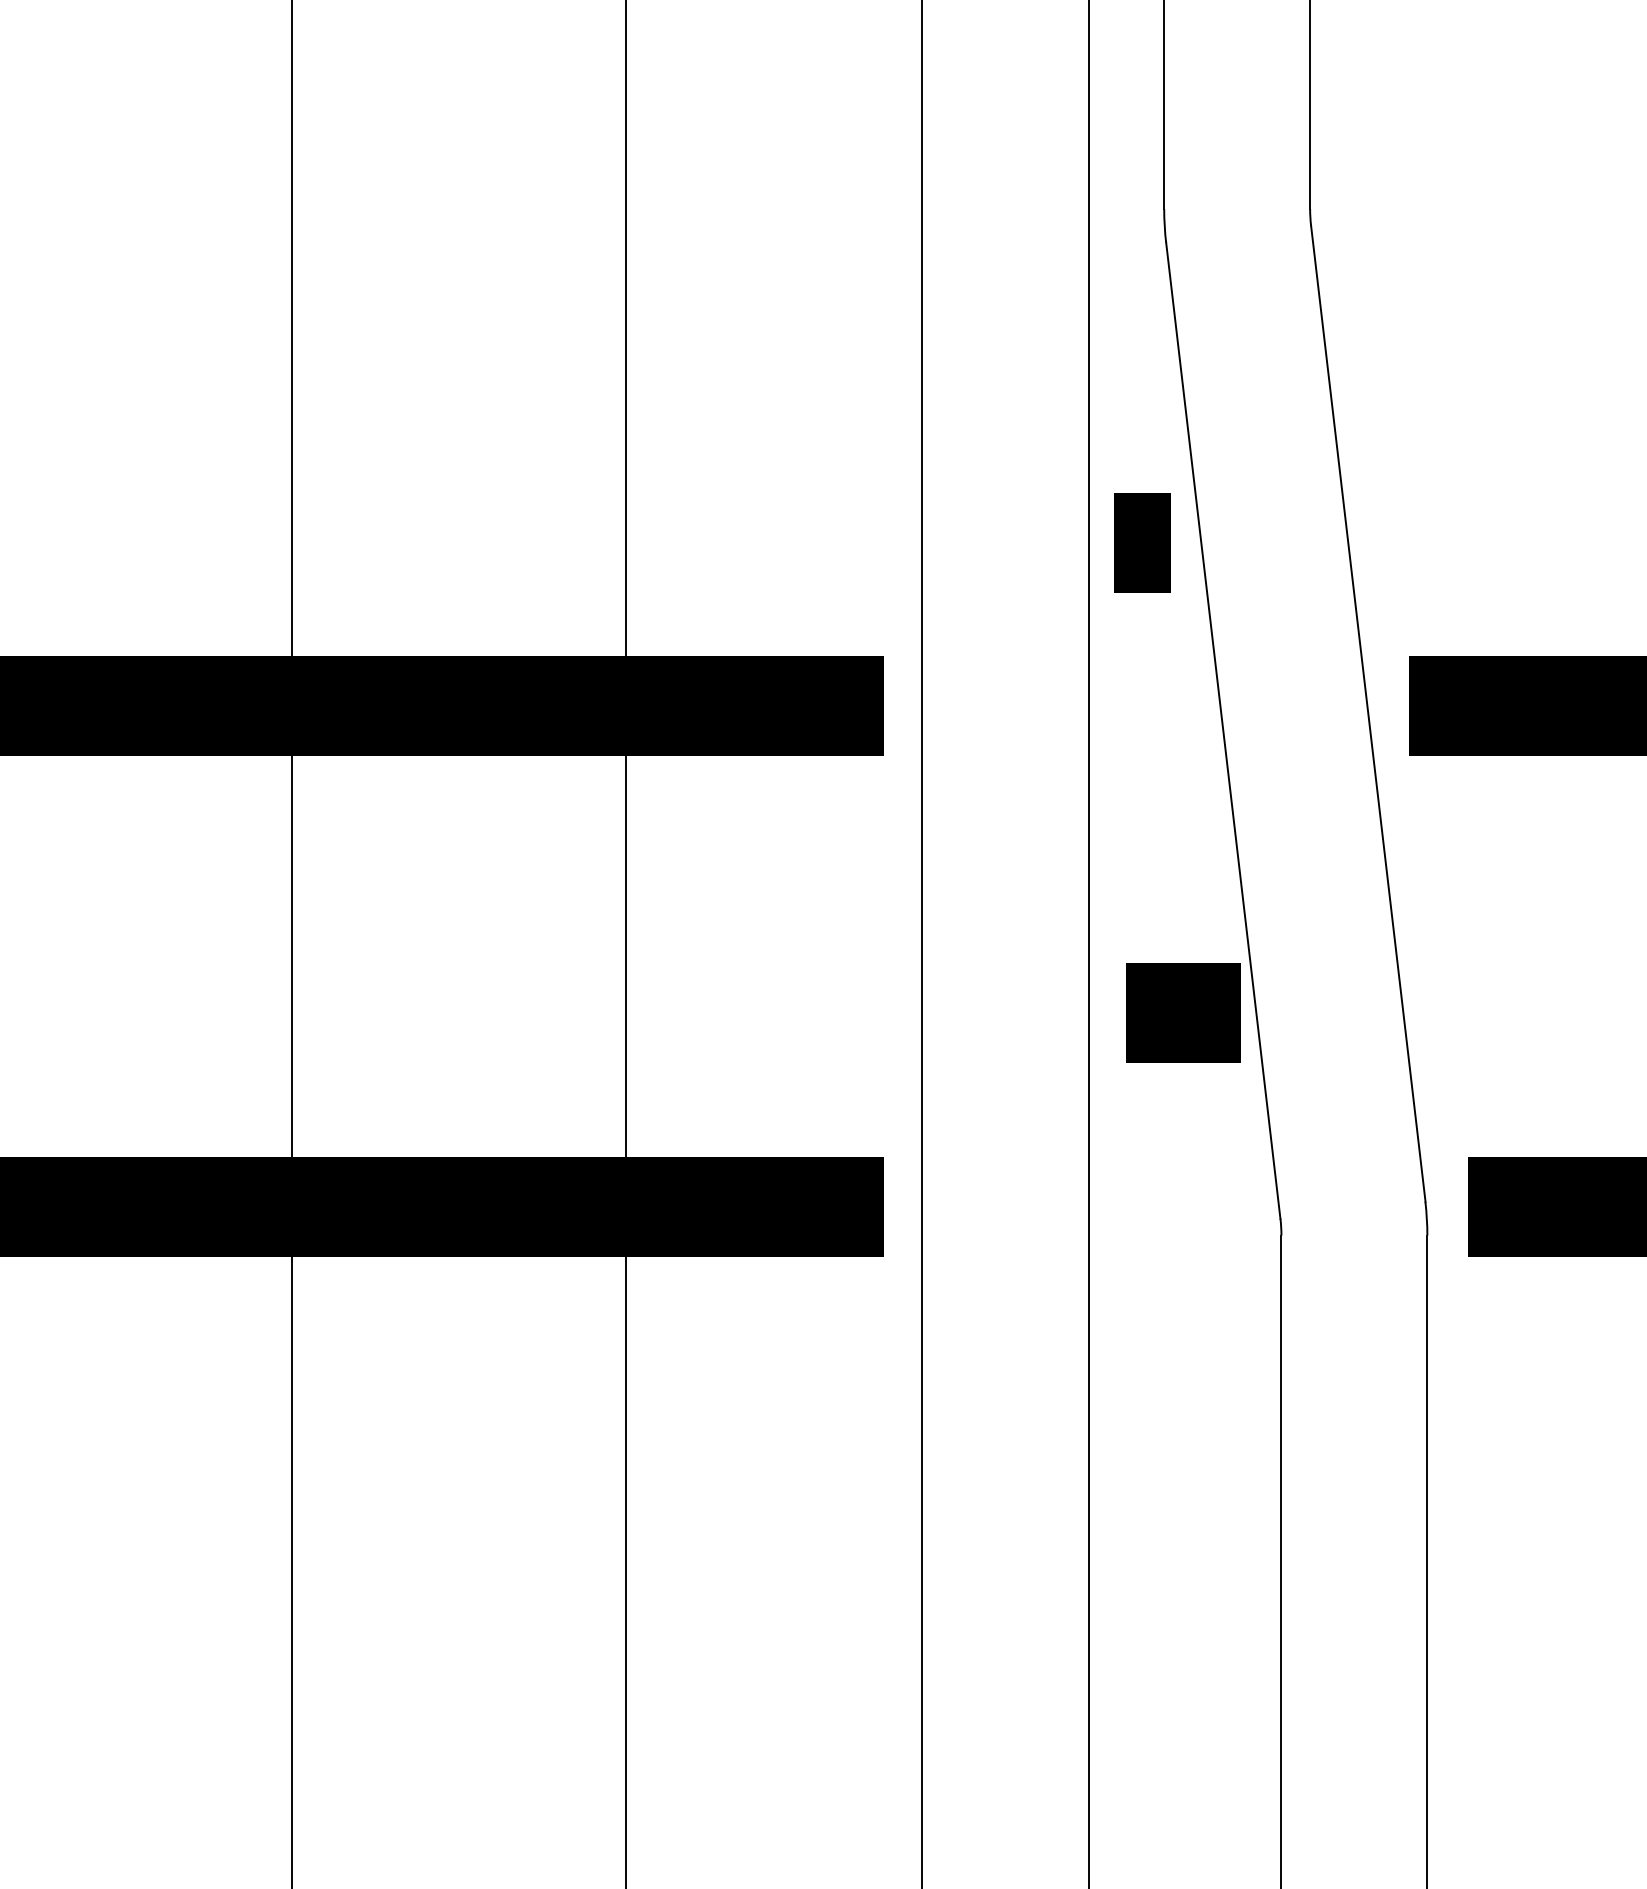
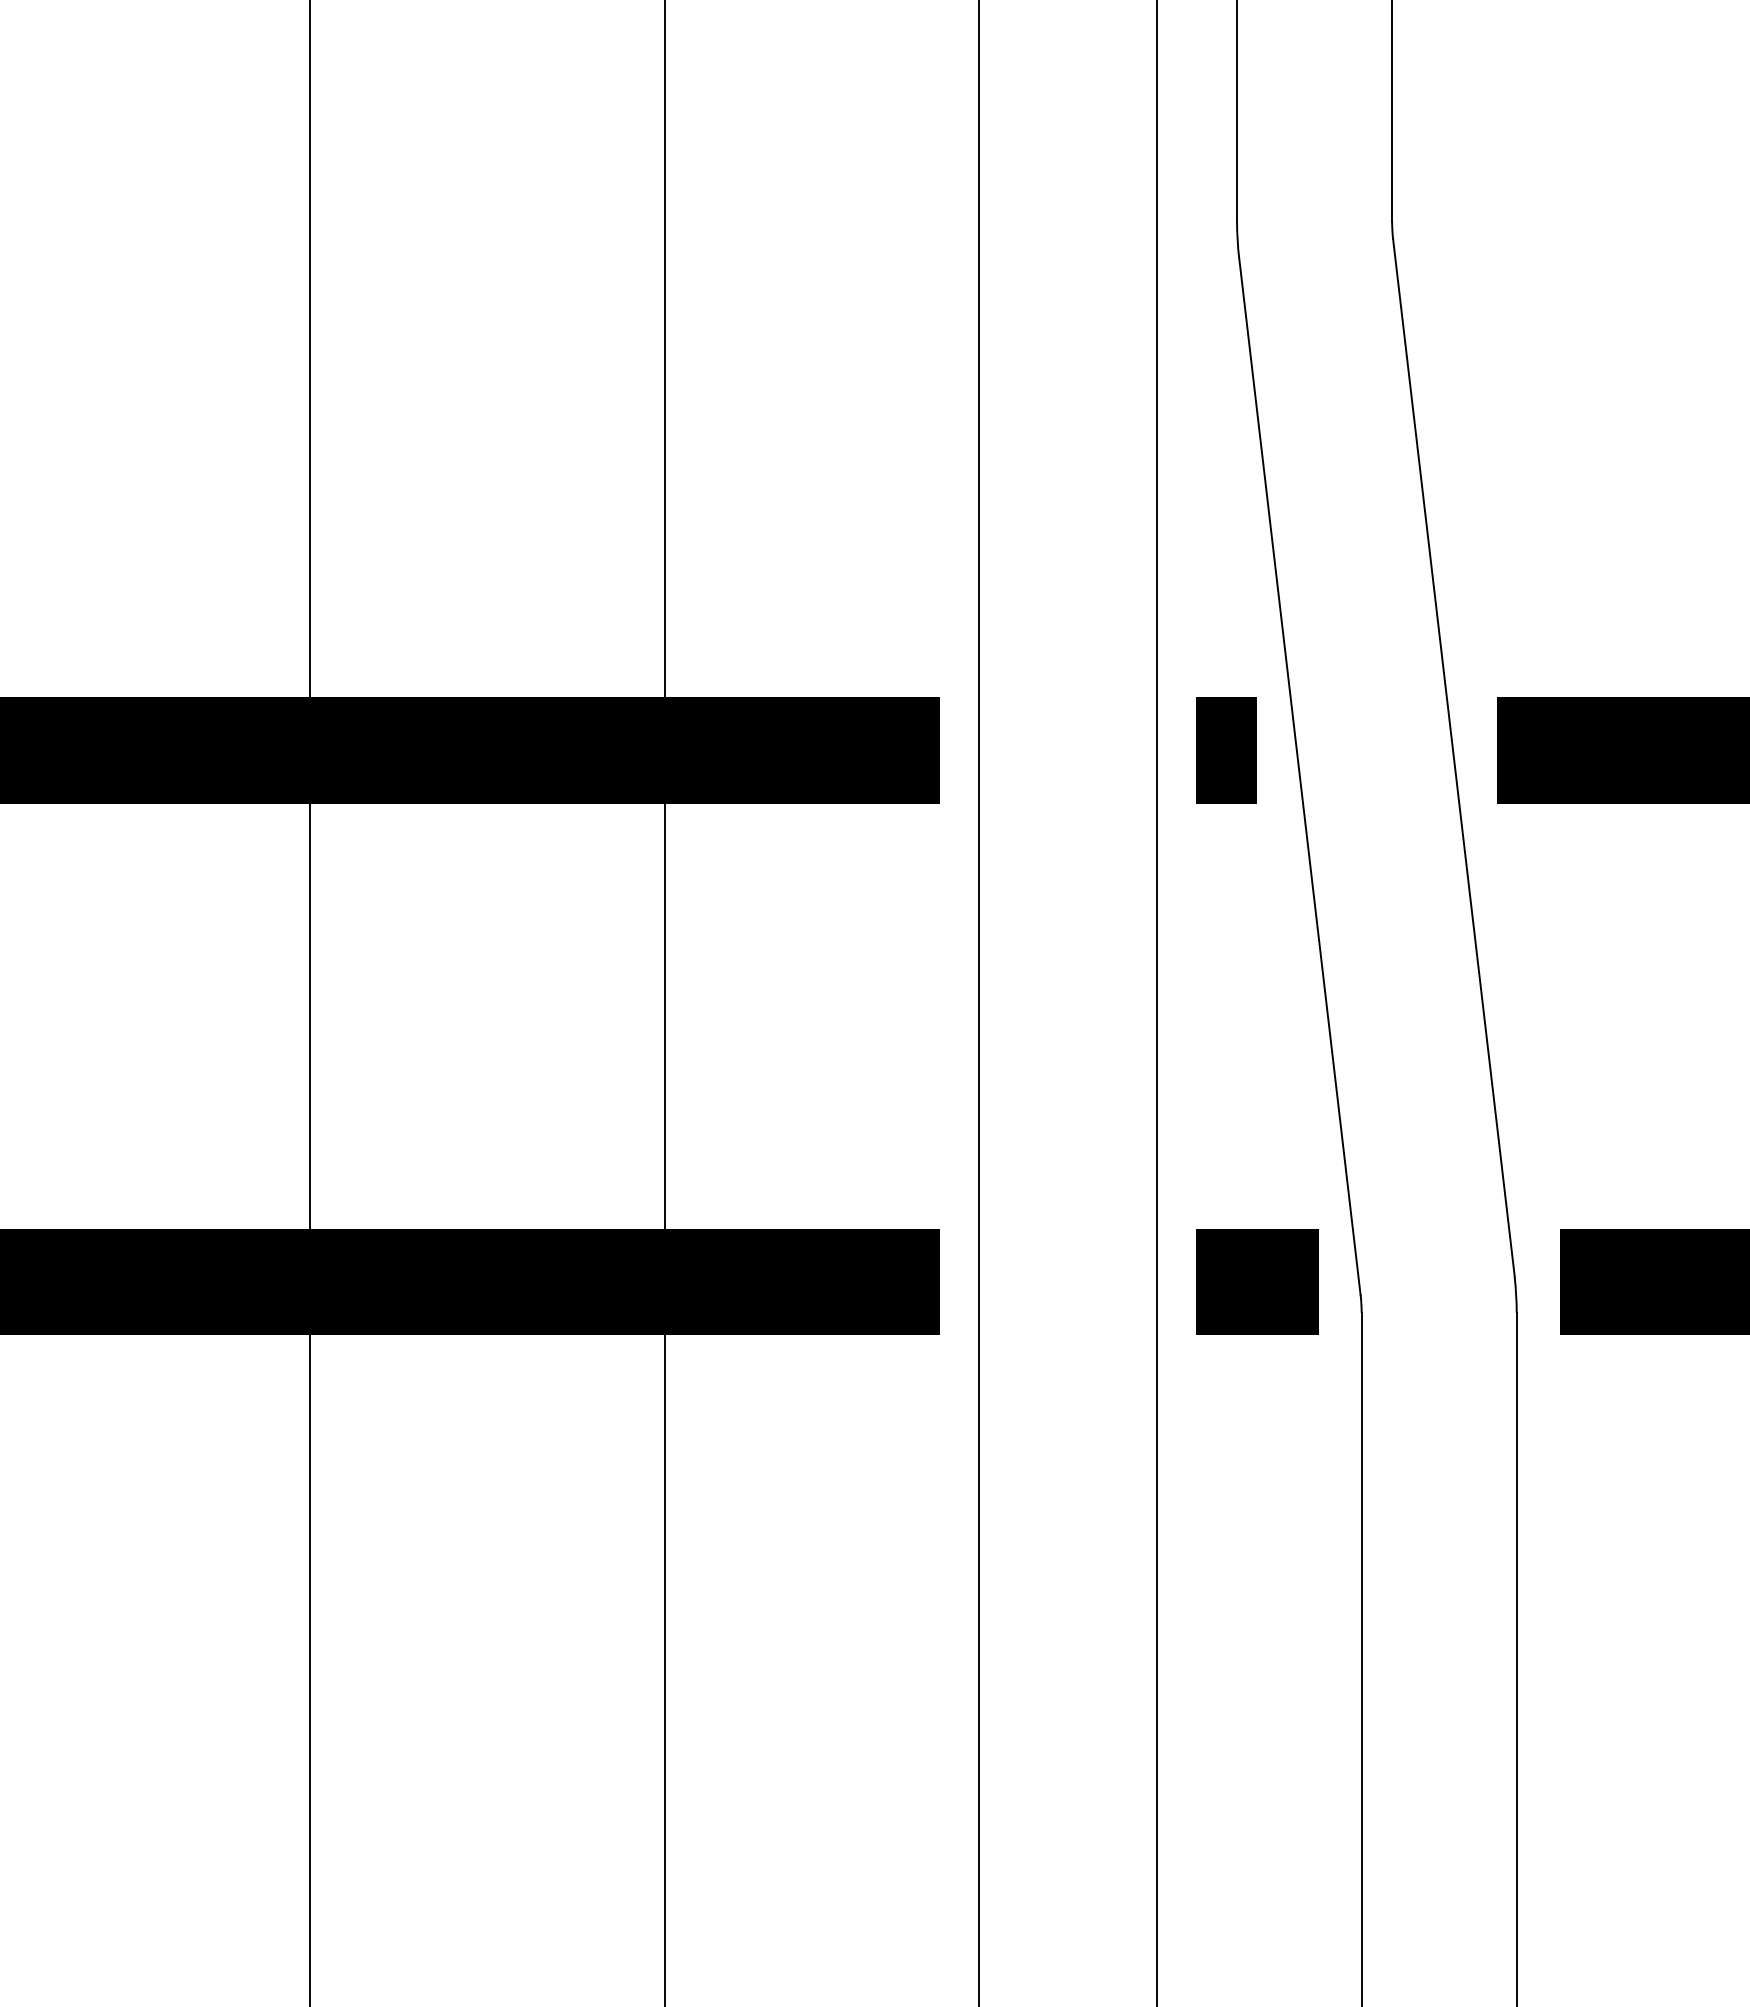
line: (1142, 542) -> (1226, 750), moved
line: (1183, 1012) -> (1257, 1281), moved

